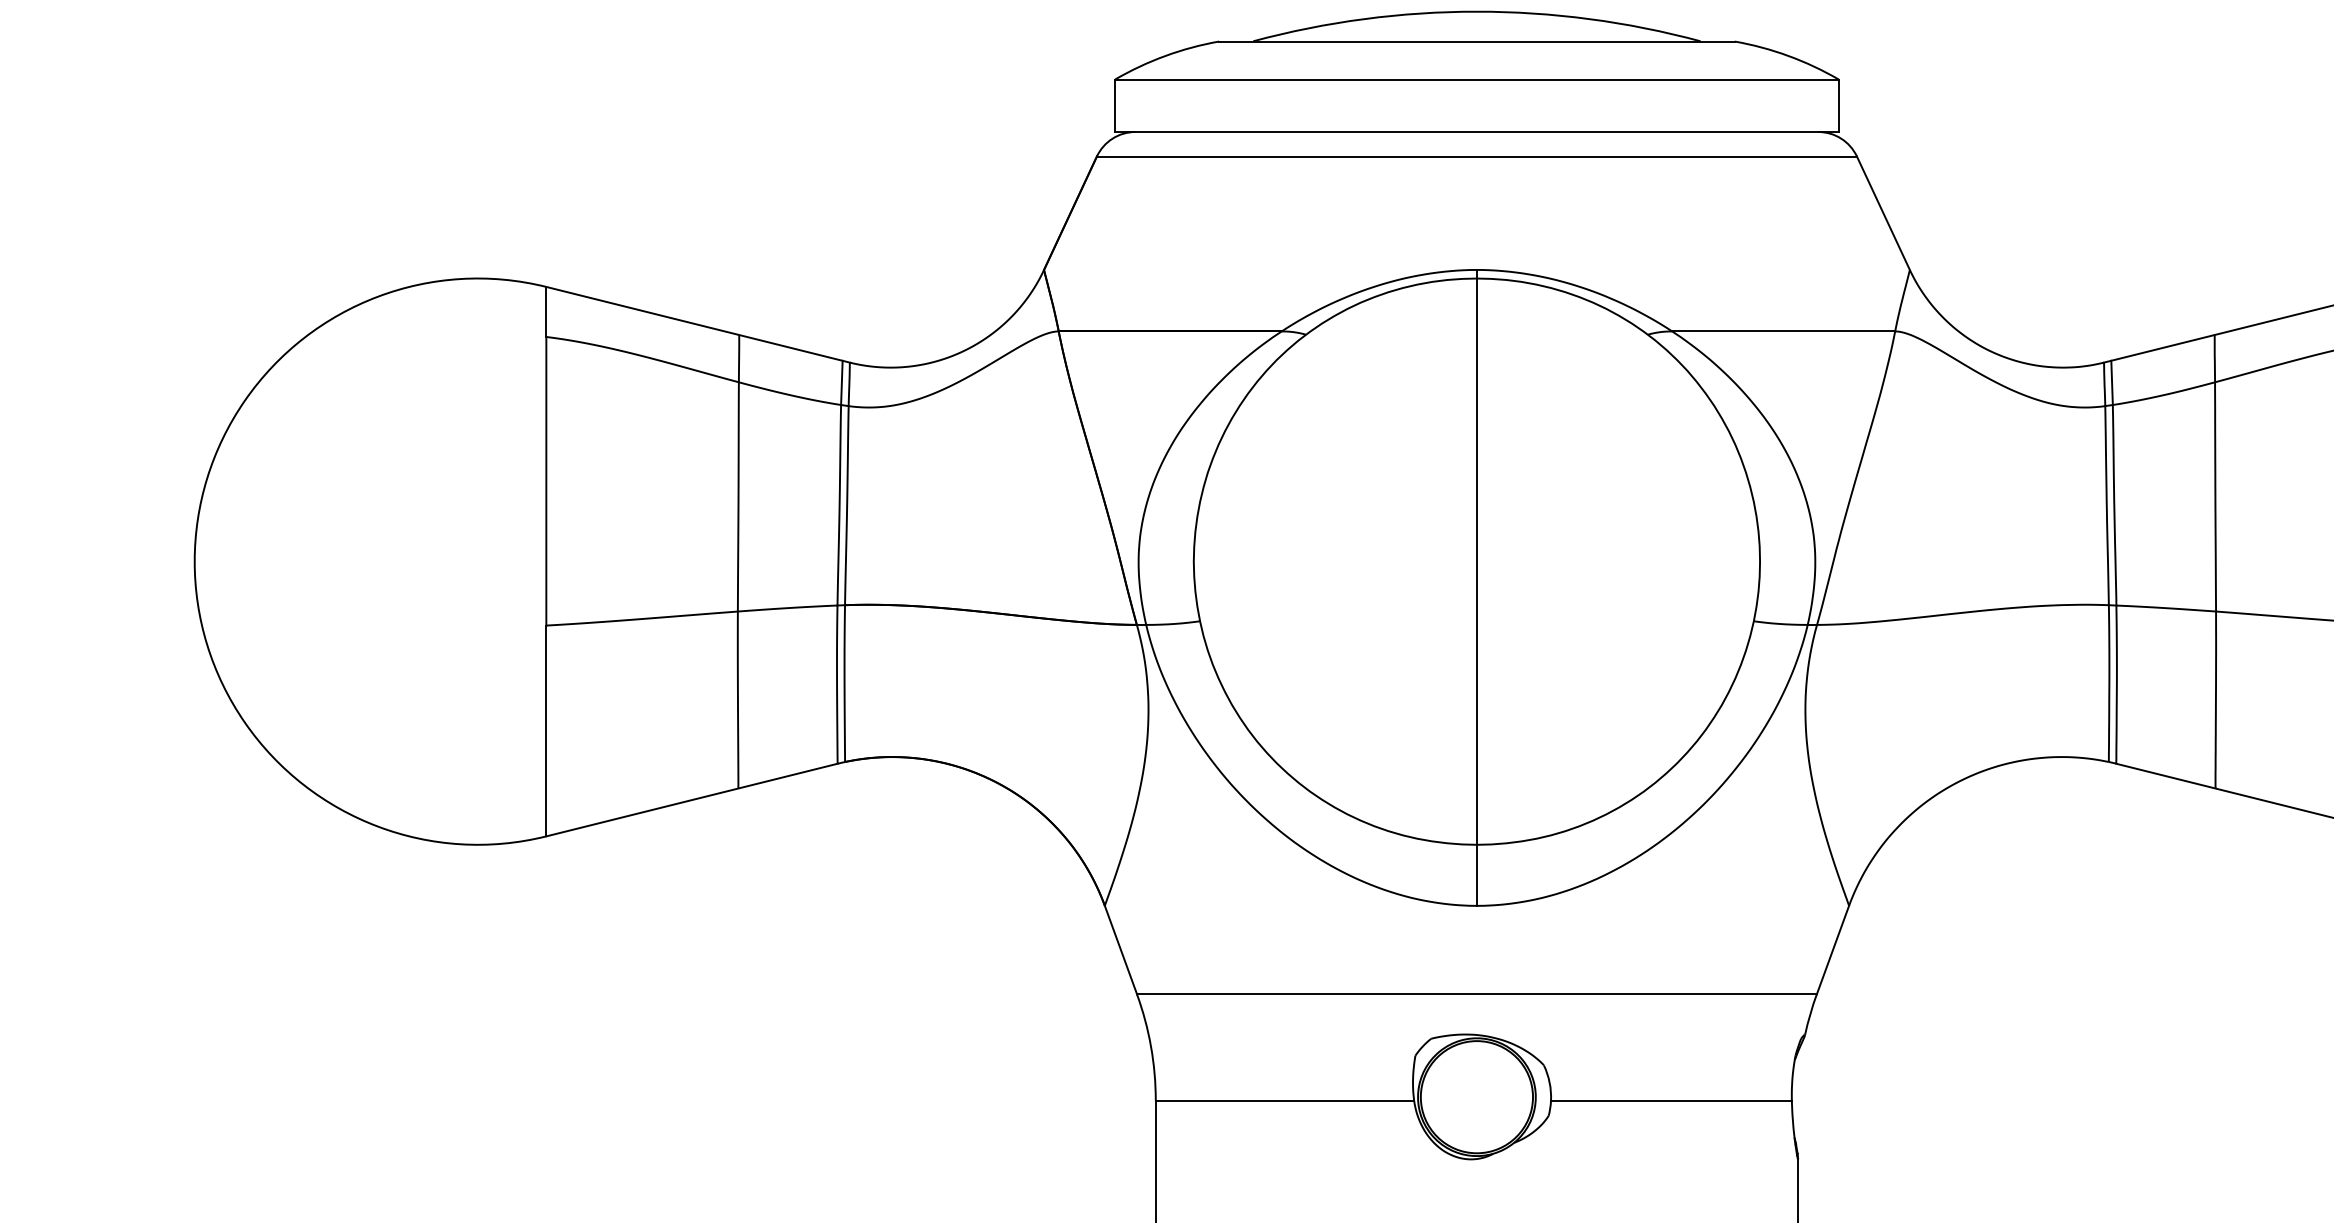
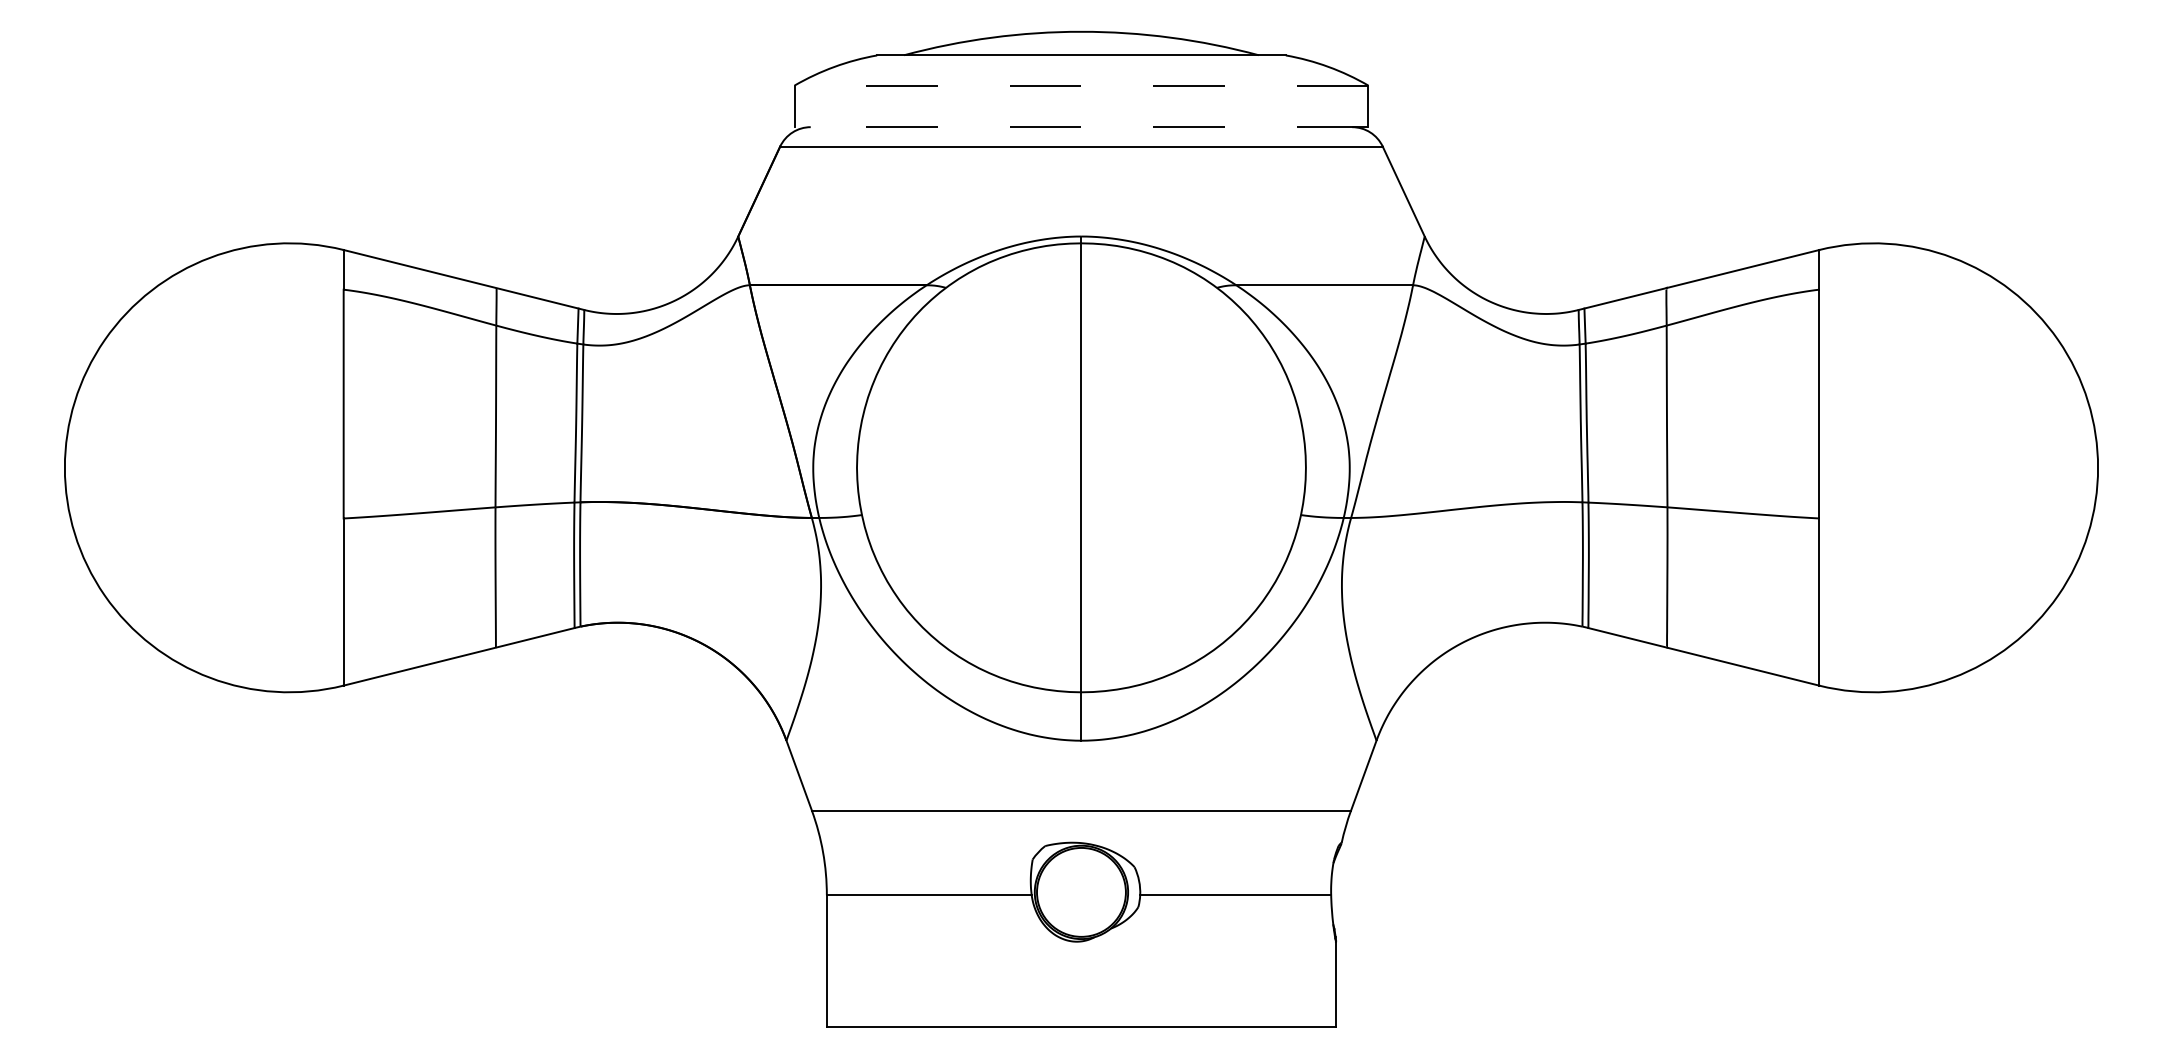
line: (1476, 79) -> (1081, 85), solid -> dashed
line: (1476, 132) -> (1081, 127), solid -> dashed

